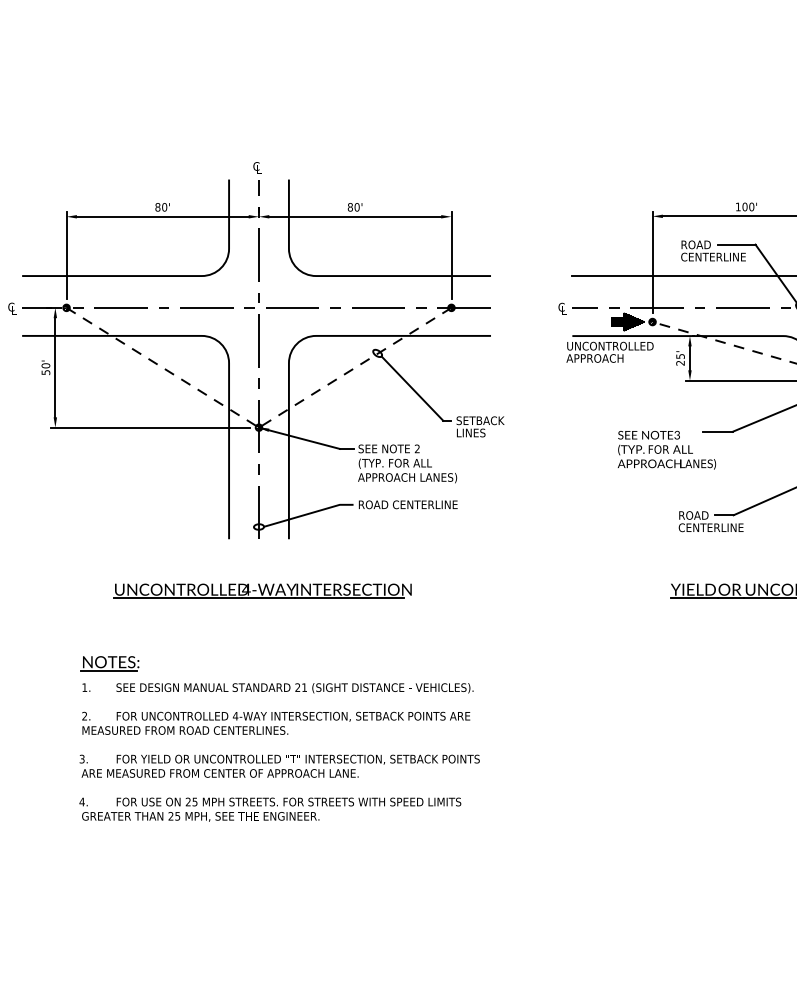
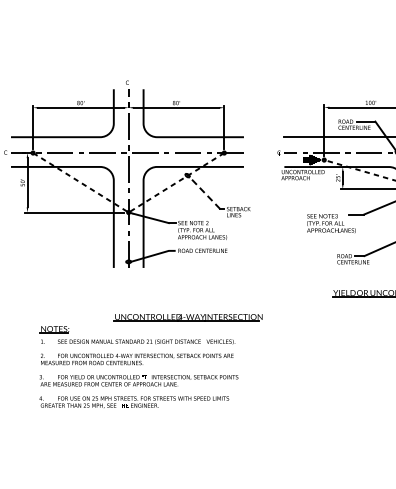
line: (411, 387) -> (204, 192), solid -> dashed
part: (260, 590) -> (187, 317), moved

